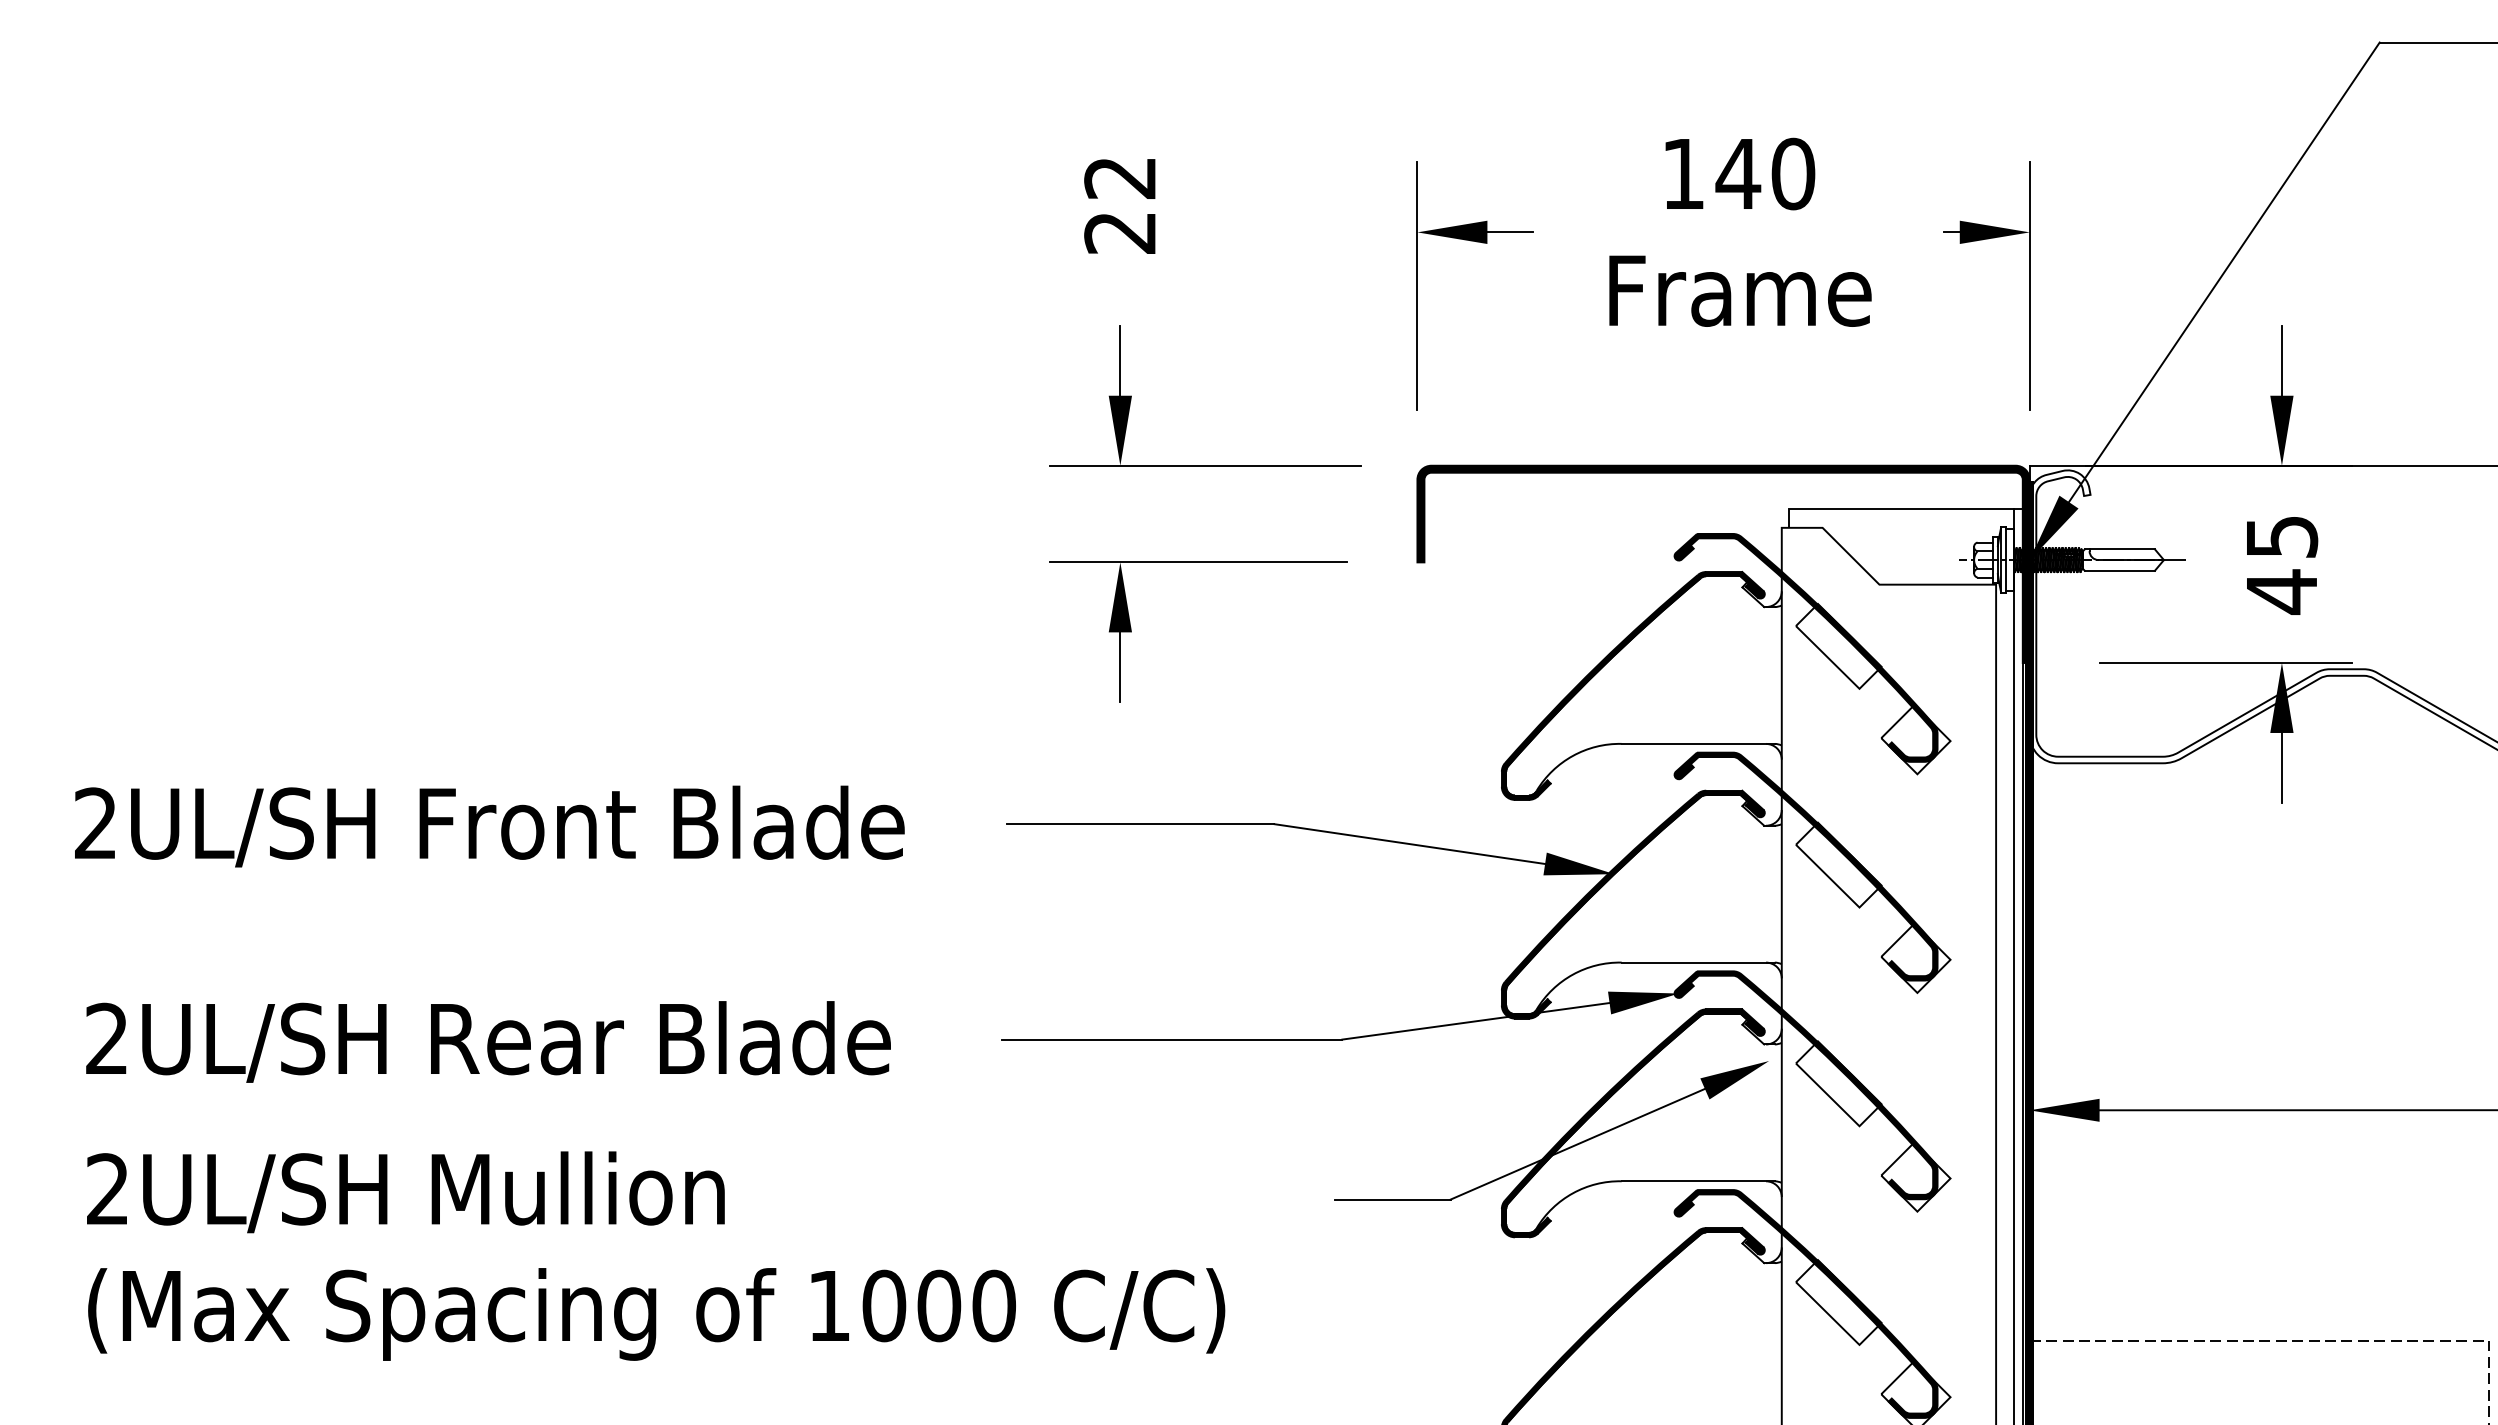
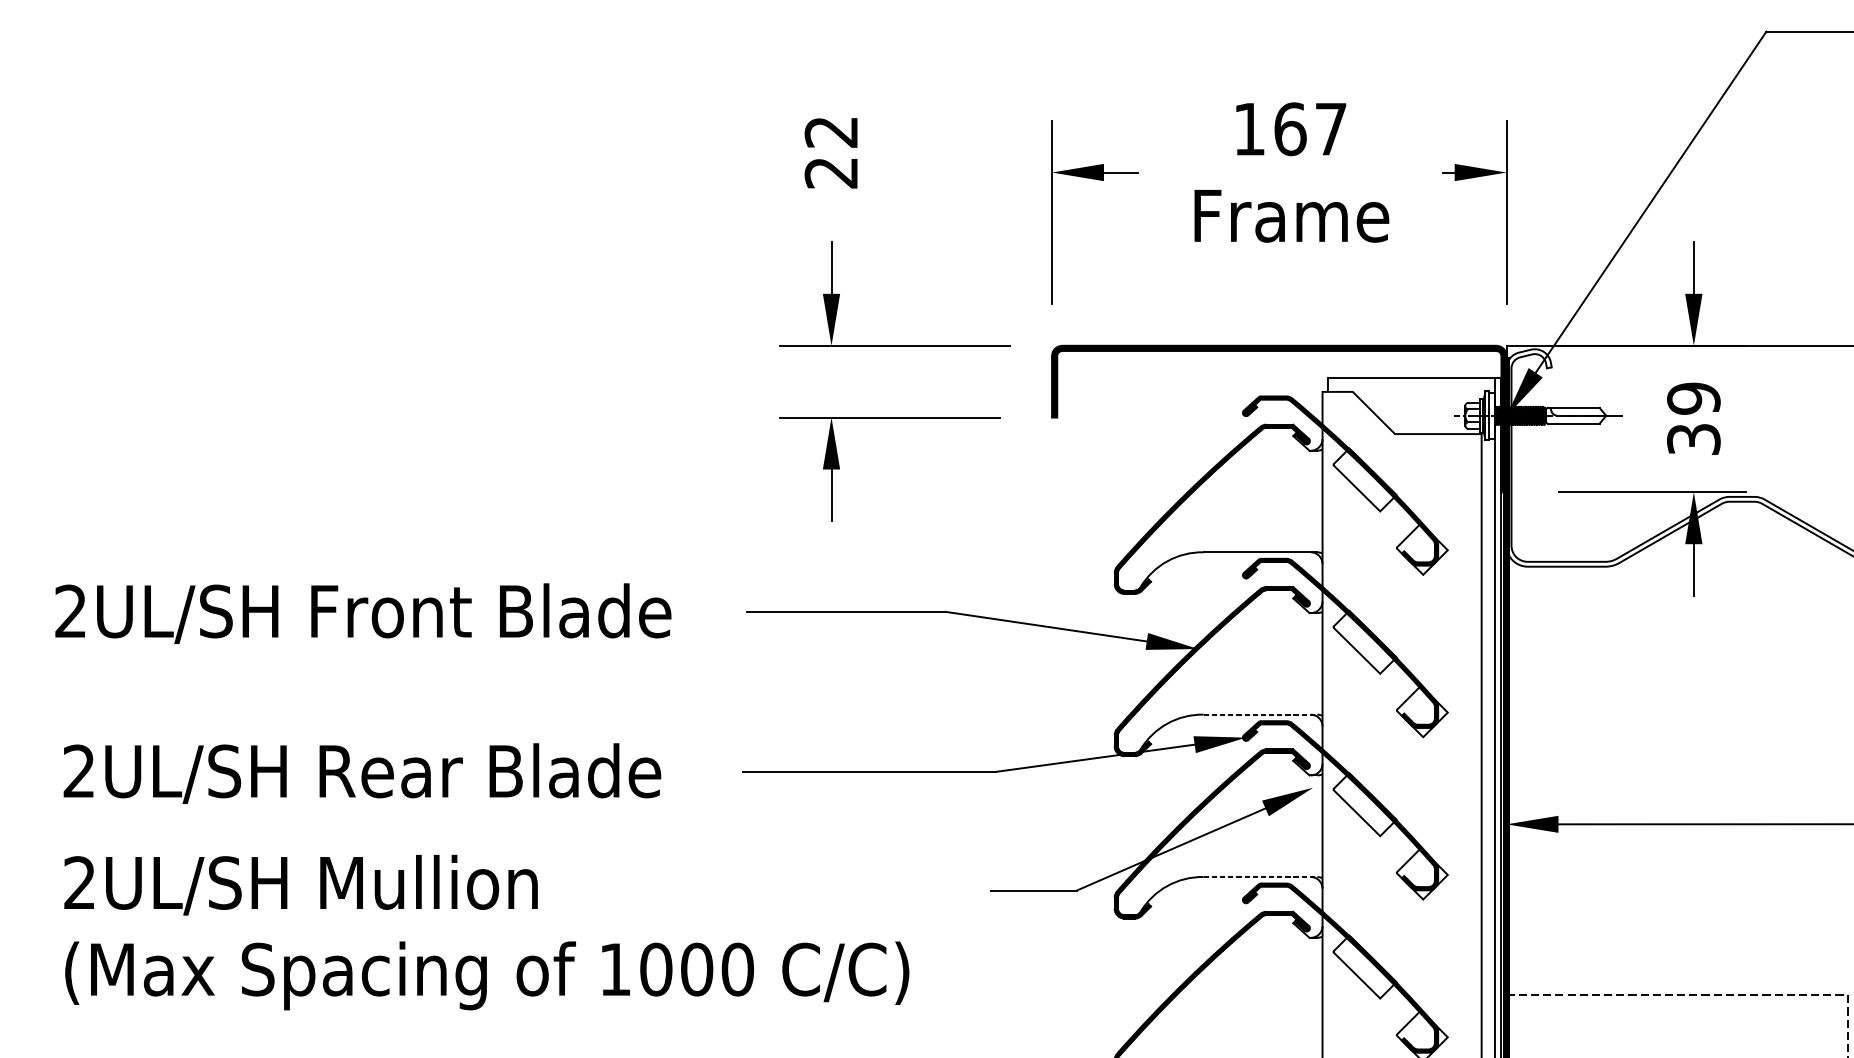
text: (1765, 173) -> (1310, 128), 140 -> 167
text: (2281, 564) -> (1693, 419), 45 -> 39
line: (1698, 962) -> (1260, 714), solid -> dashed
line: (1698, 1181) -> (1260, 877), solid -> dashed

